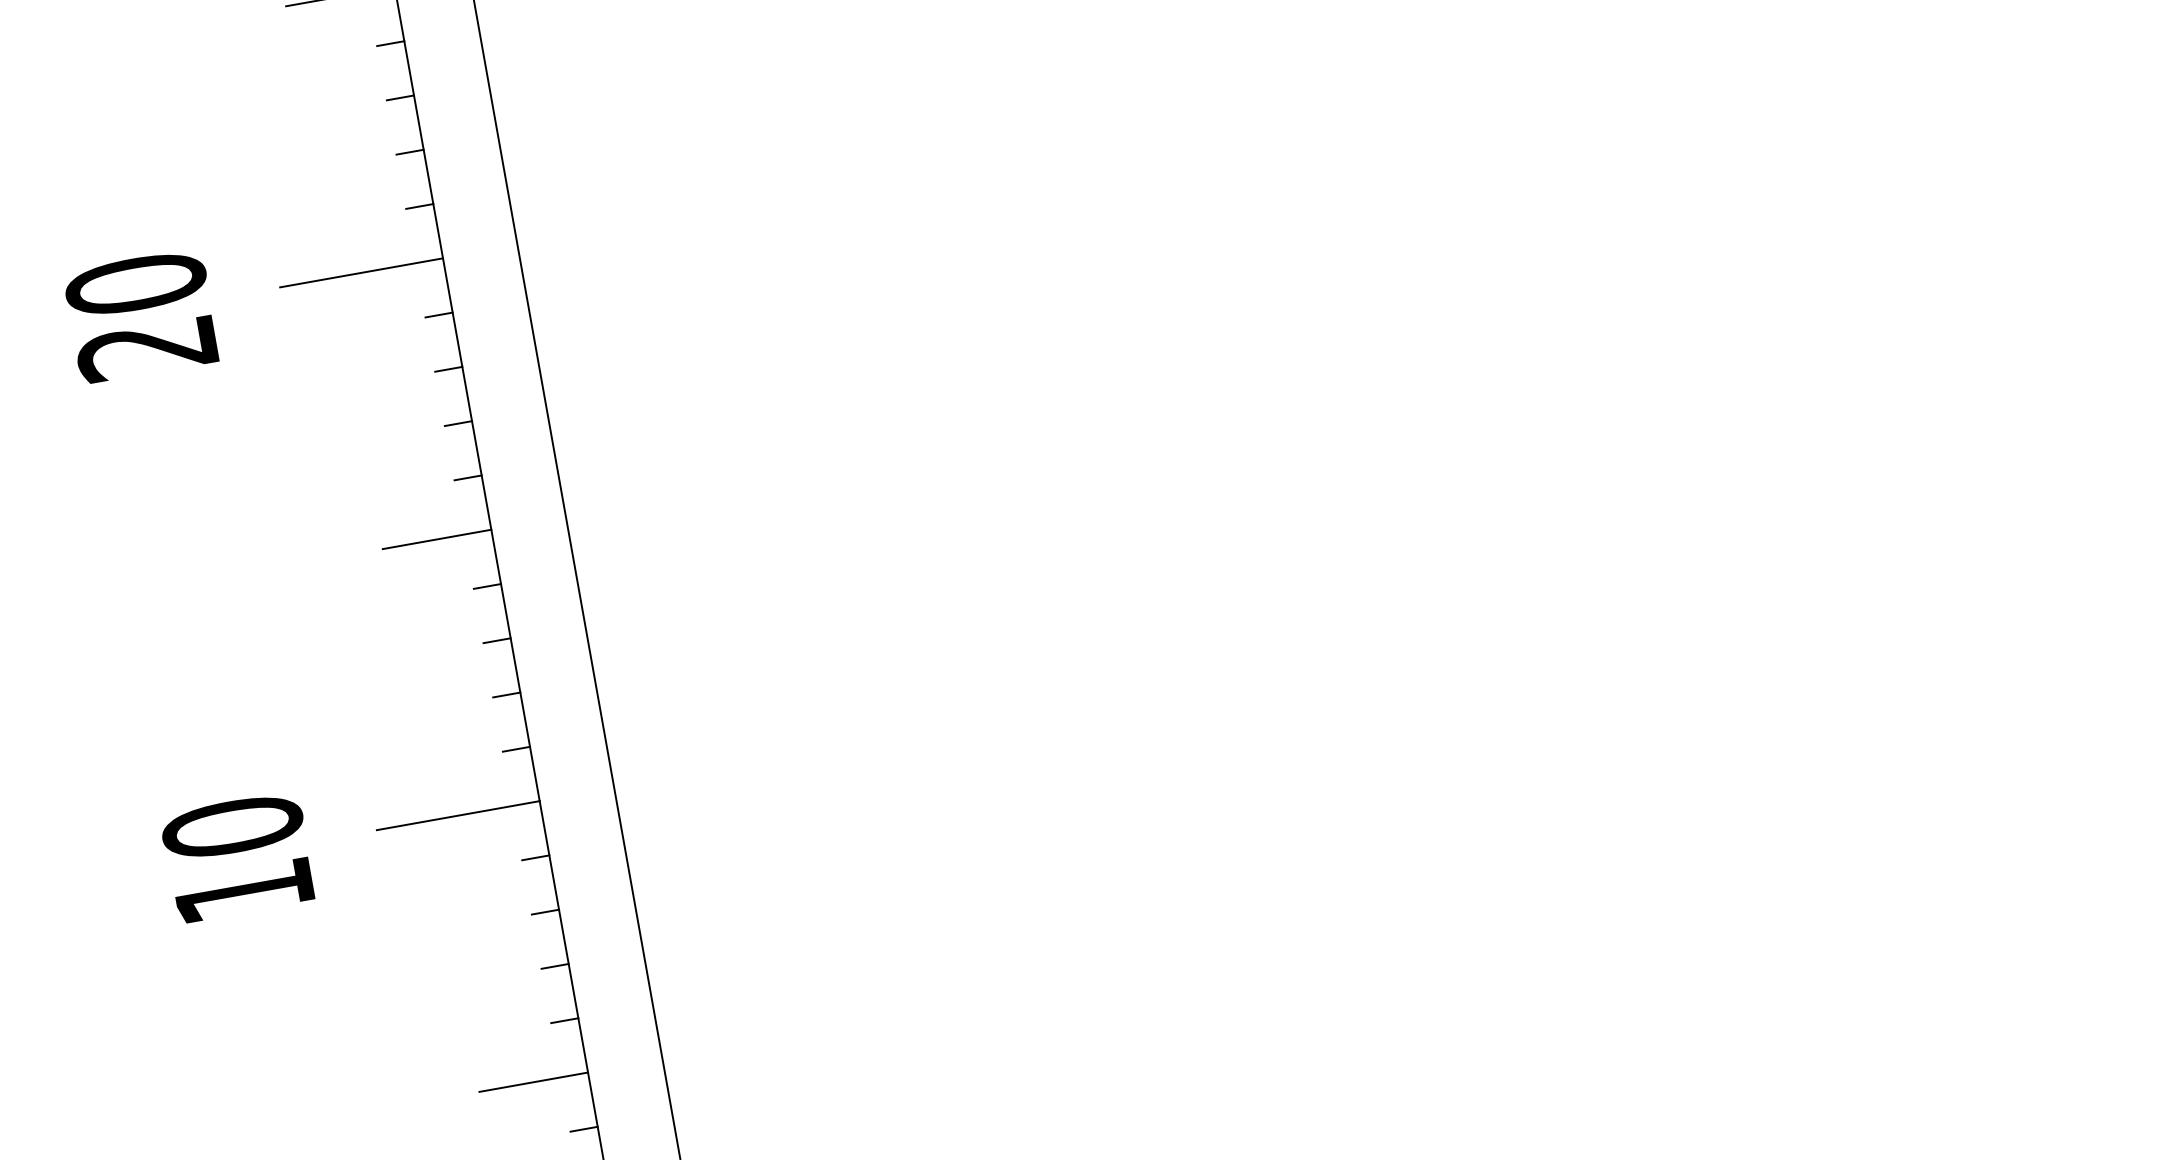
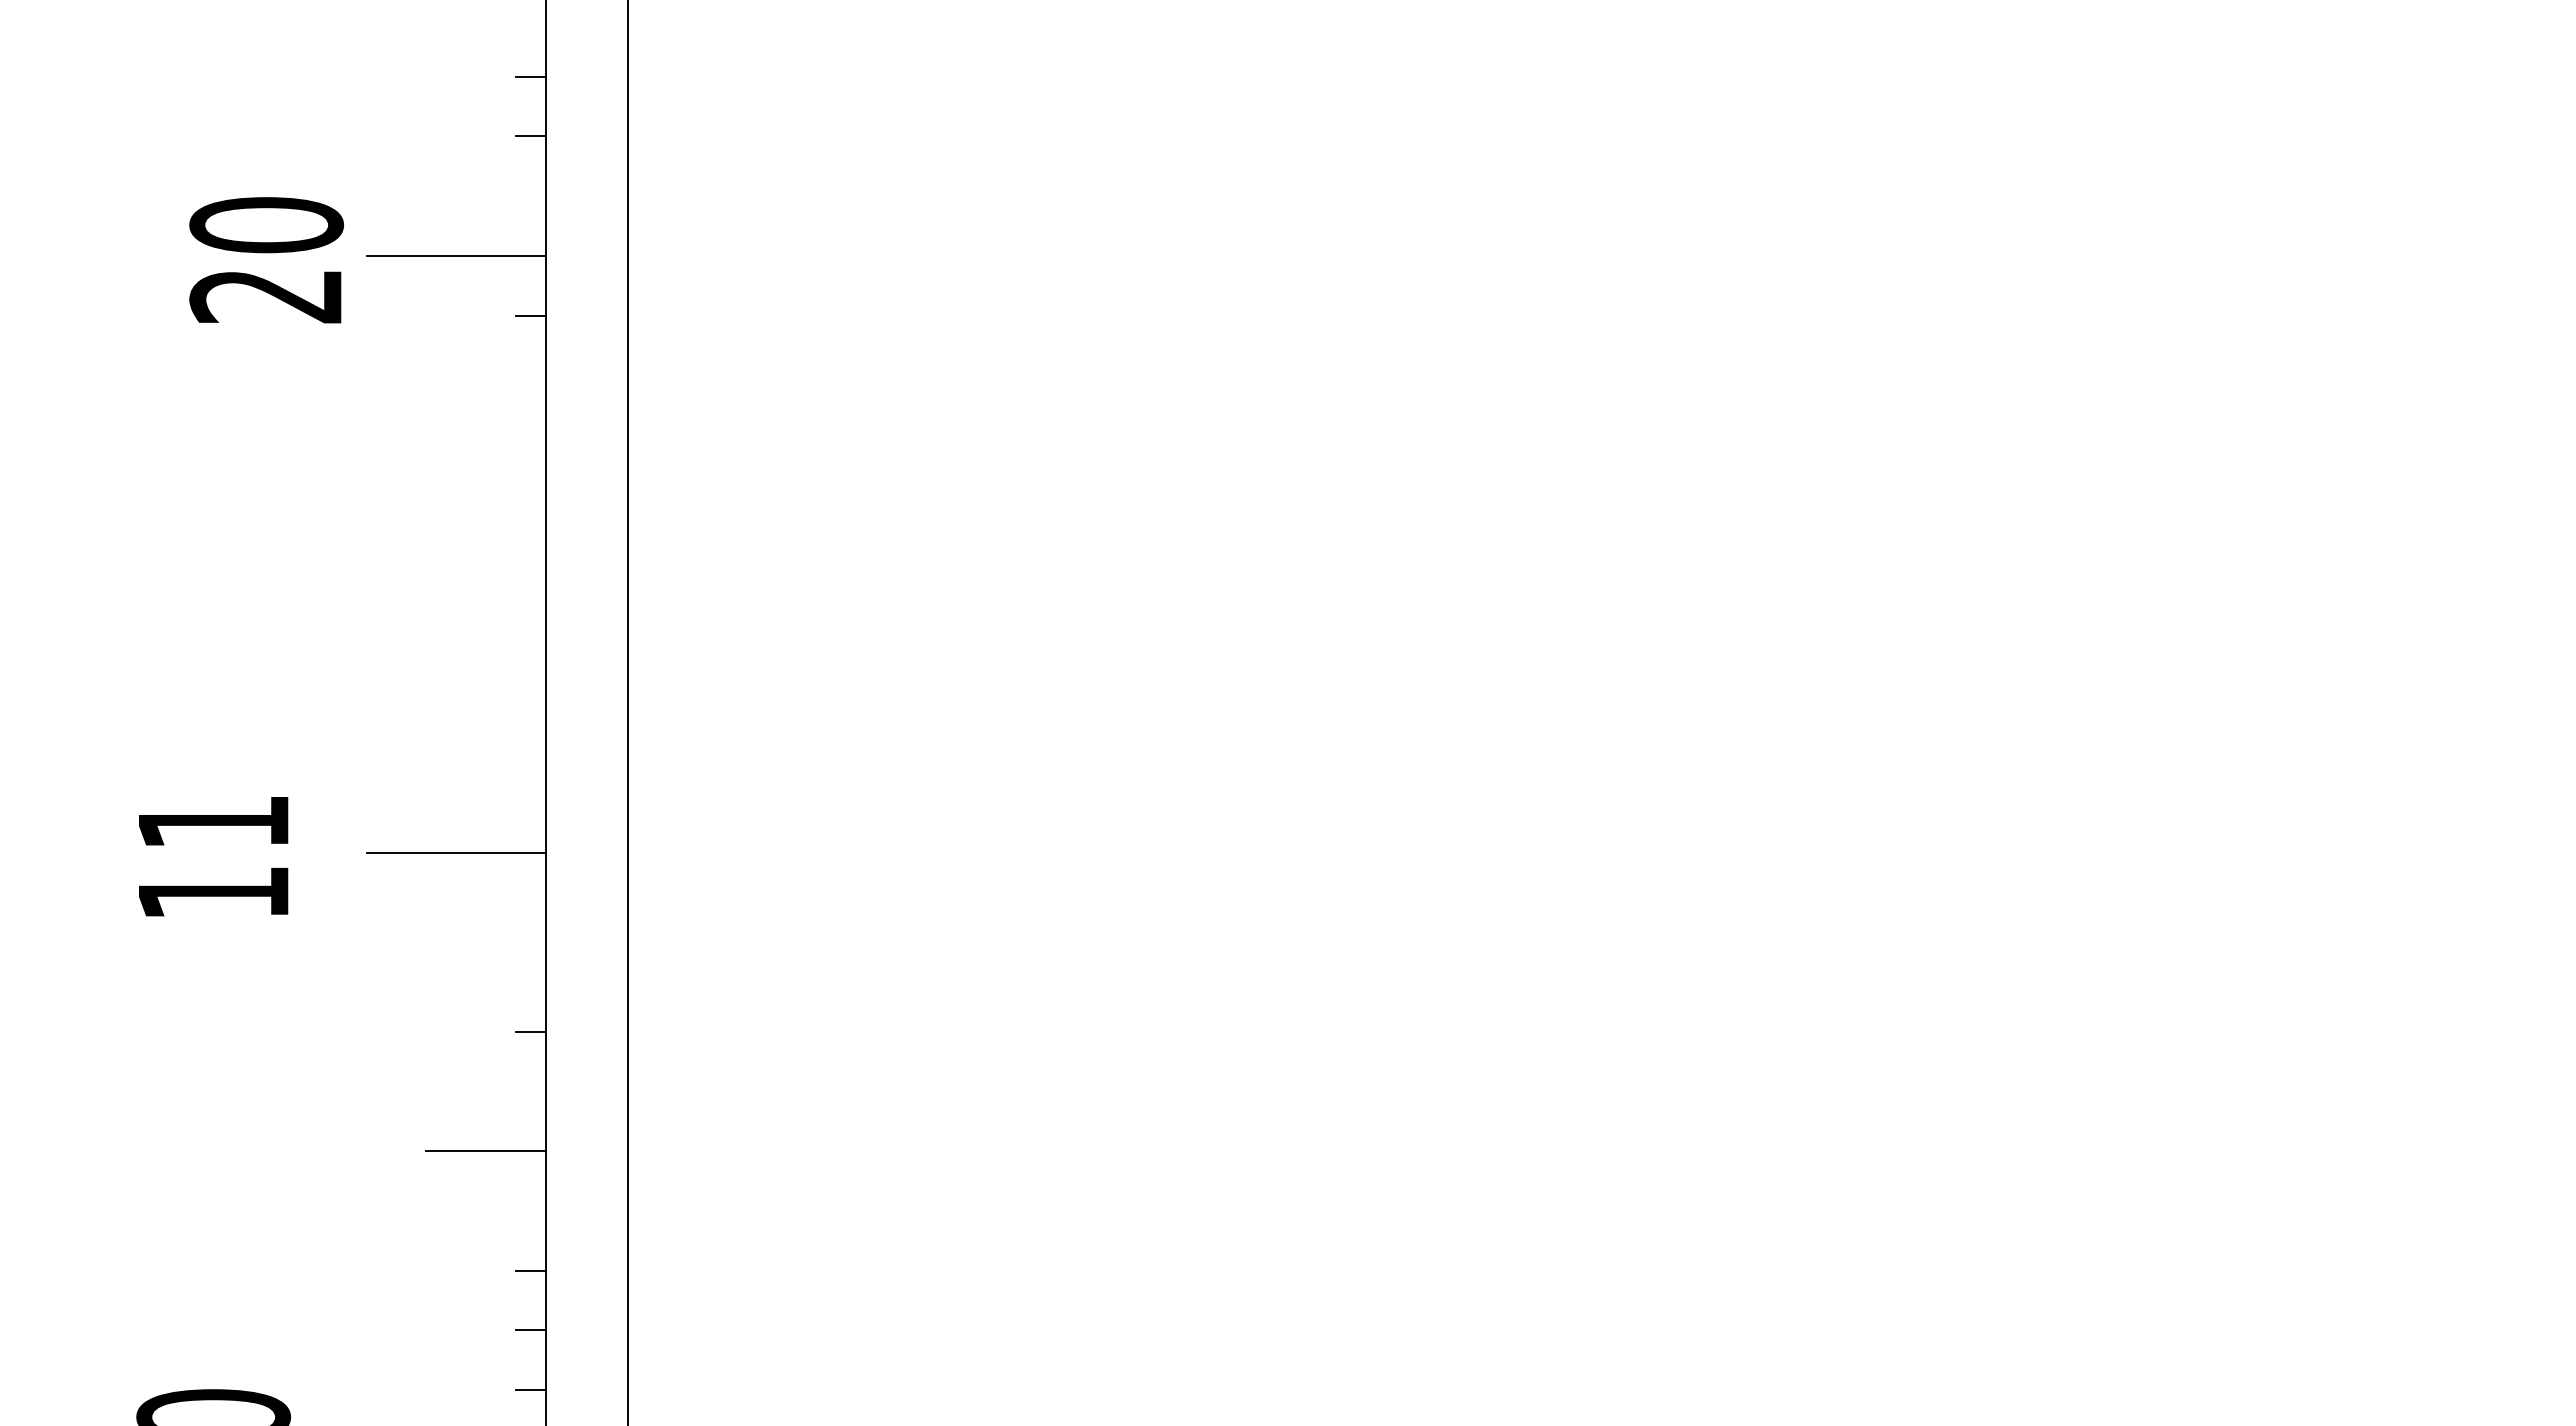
line: (390, 44) -> (530, 17), removed
line: (419, 206) -> (530, 196), removed
text: (141, 316) -> (266, 260), moved
line: (448, 369) -> (530, 375), removed
line: (458, 423) -> (530, 434), removed
line: (467, 477) -> (530, 494), removed
line: (436, 539) -> (485, 554), removed
line: (487, 586) -> (530, 614), removed
line: (496, 640) -> (530, 673), removed
line: (506, 695) -> (530, 733), removed
line: (516, 749) -> (530, 793), removed
text: (232, 827) -> (213, 822), 10 -> 11
line: (535, 857) -> (530, 912), removed
line: (545, 912) -> (530, 972), removed
line: (564, 1020) -> (530, 1091), removed
line: (583, 1129) -> (530, 1211), removed

